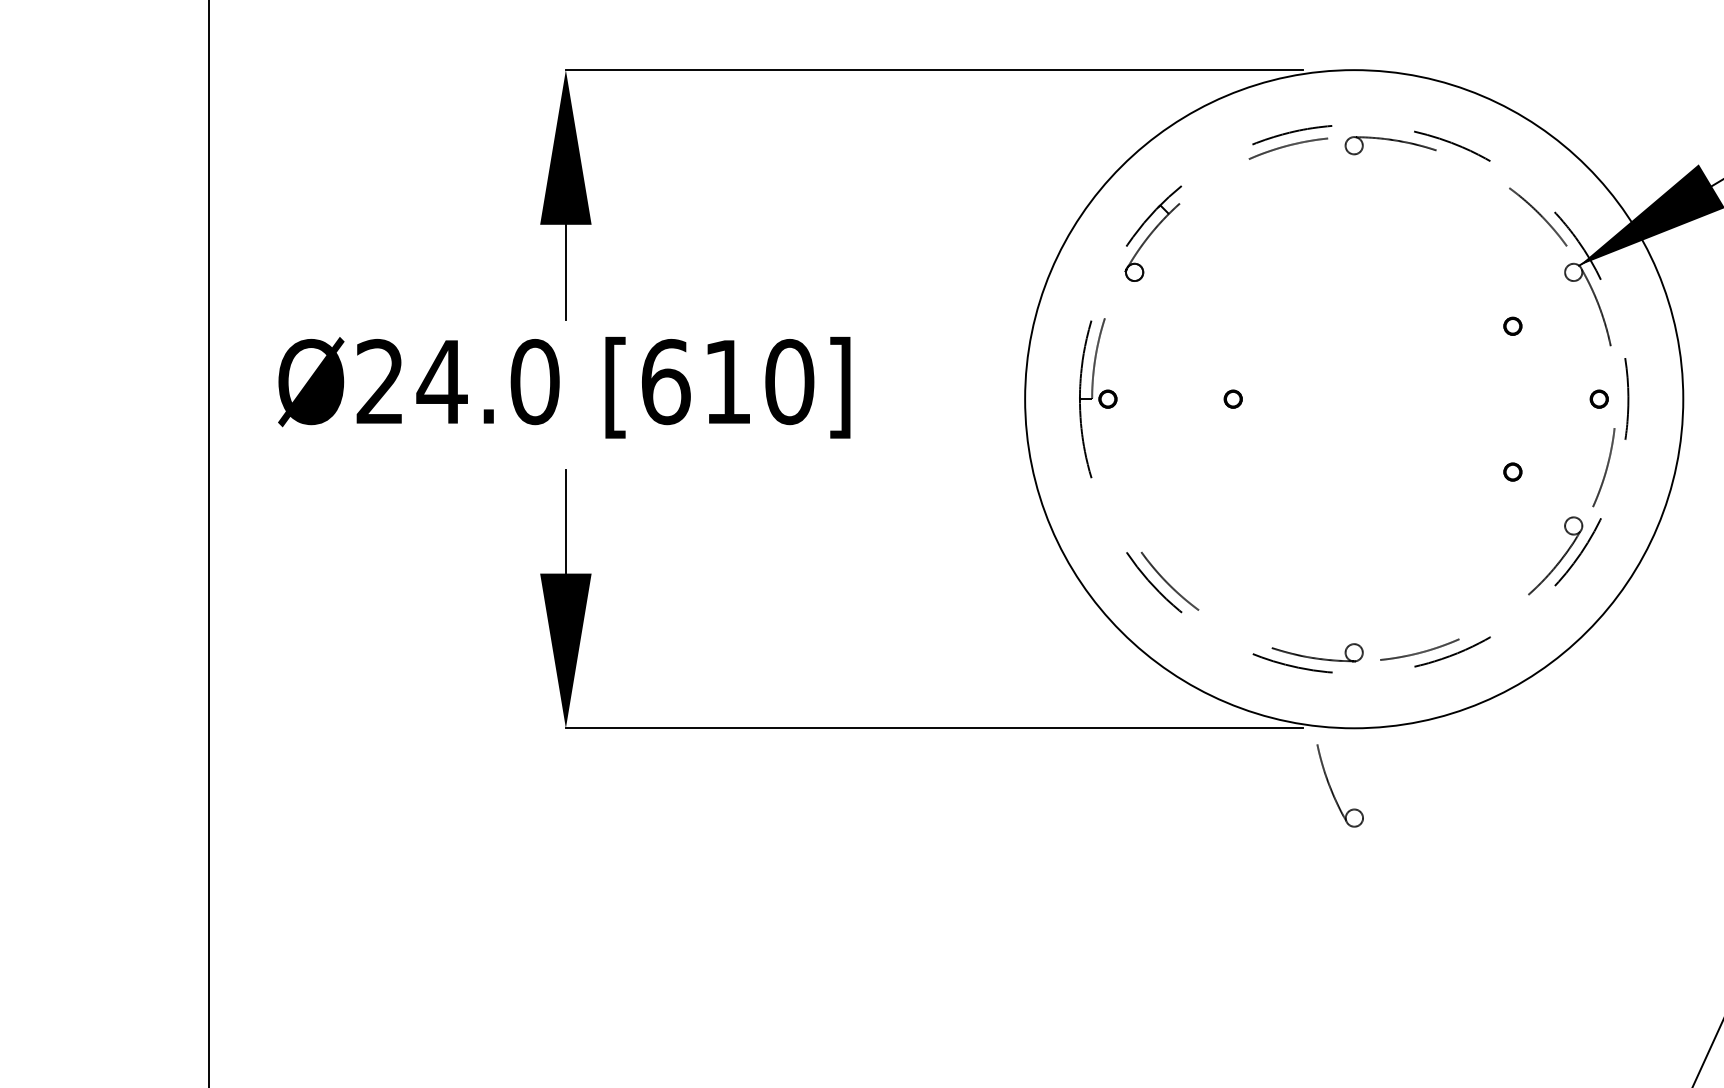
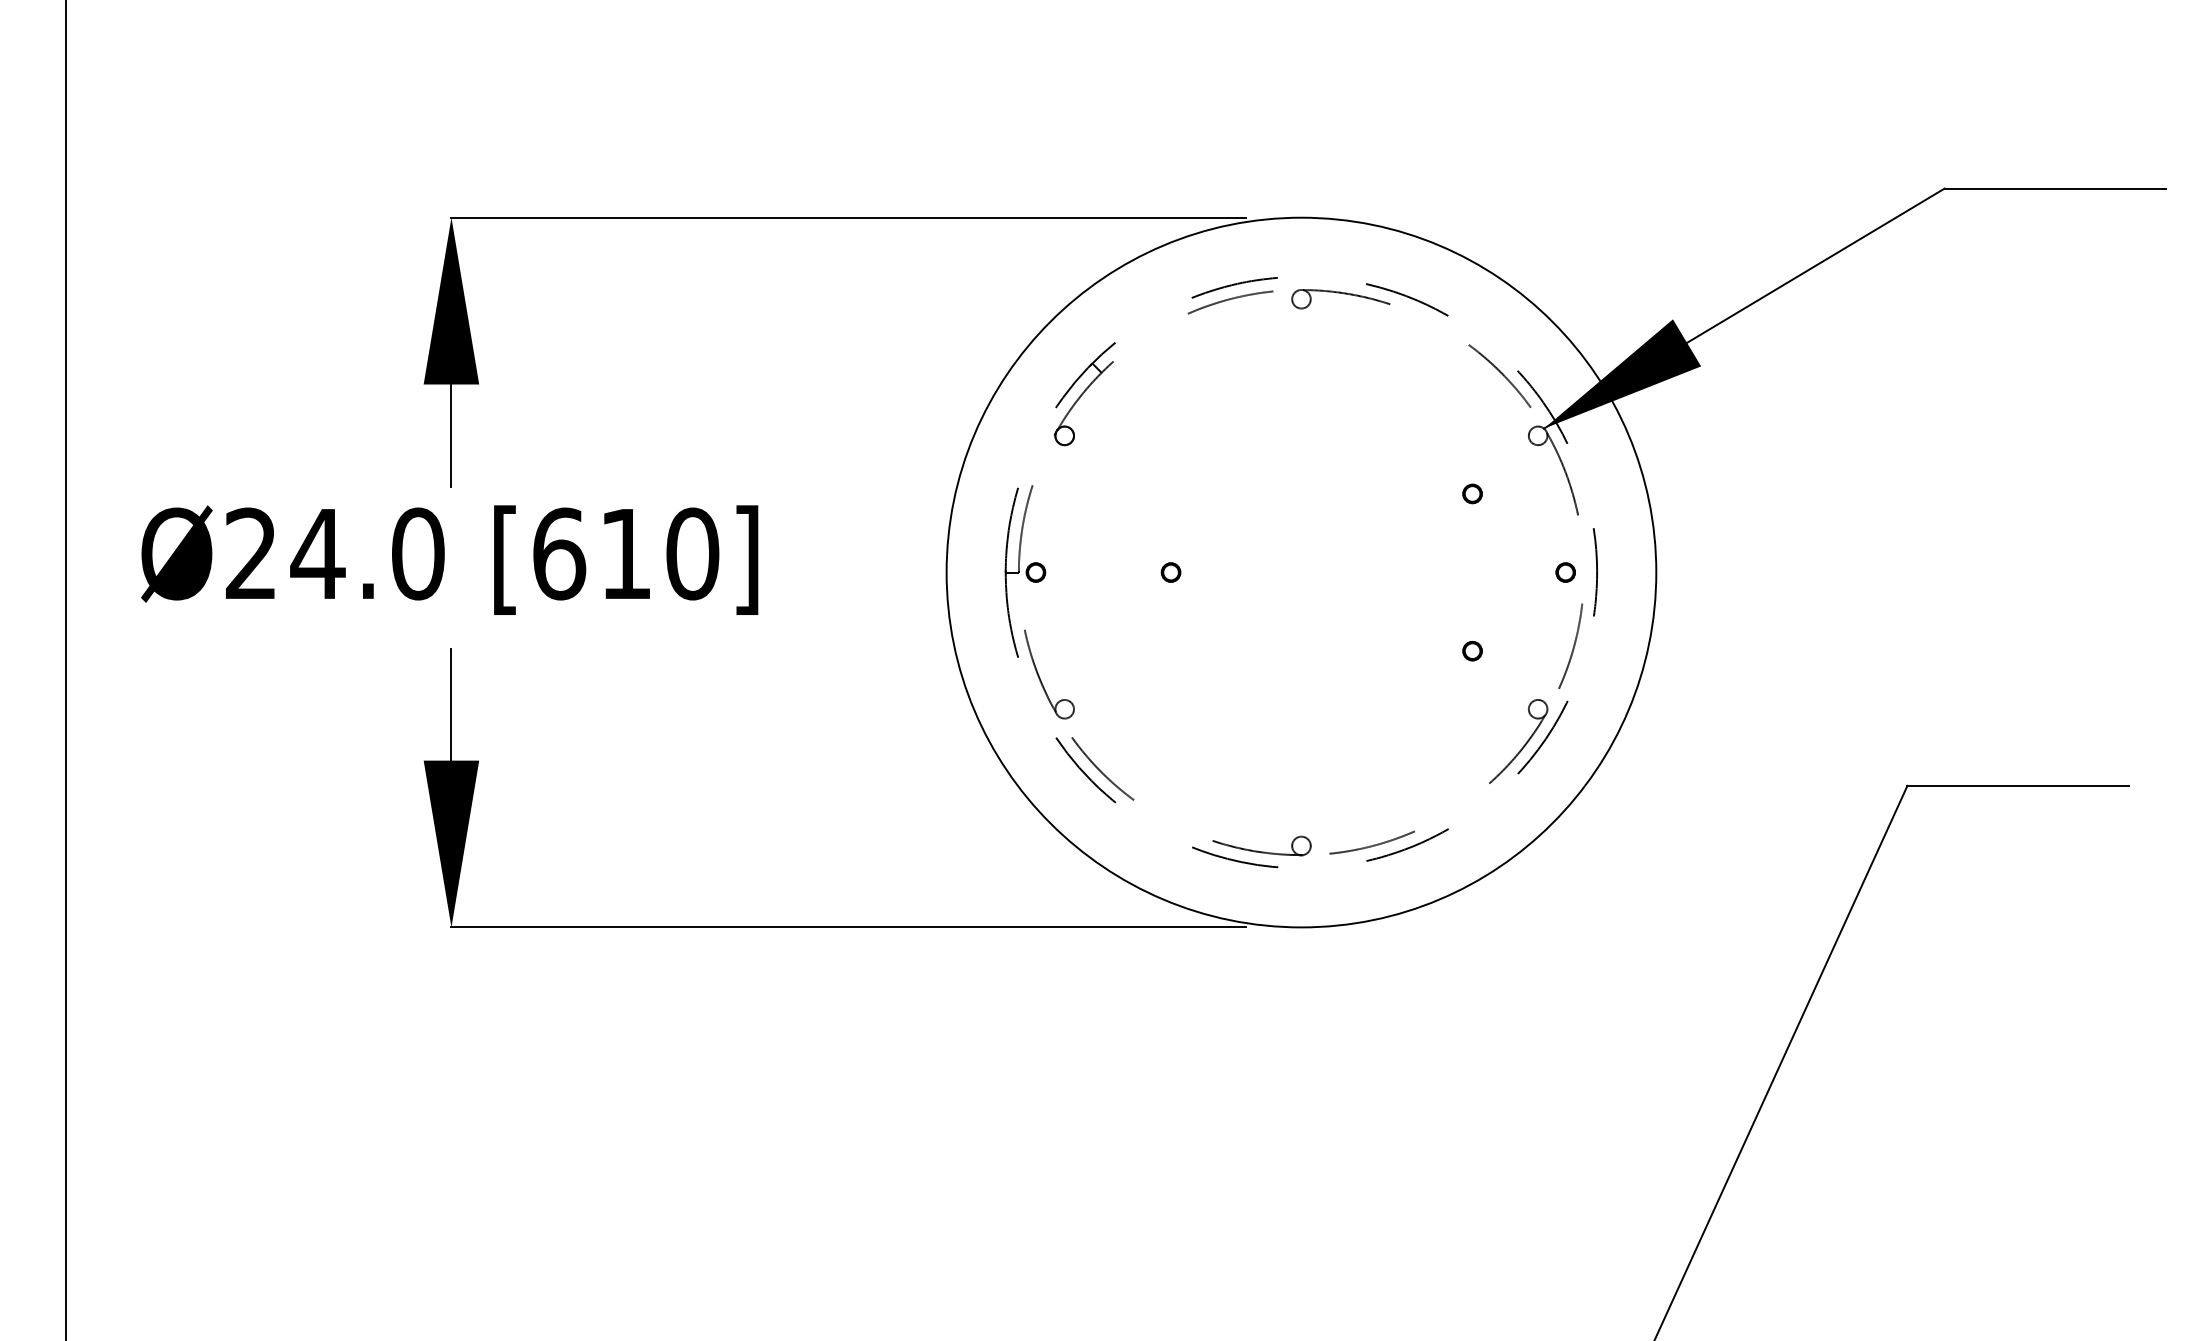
part: (1331, 788) -> (1040, 677), moved

